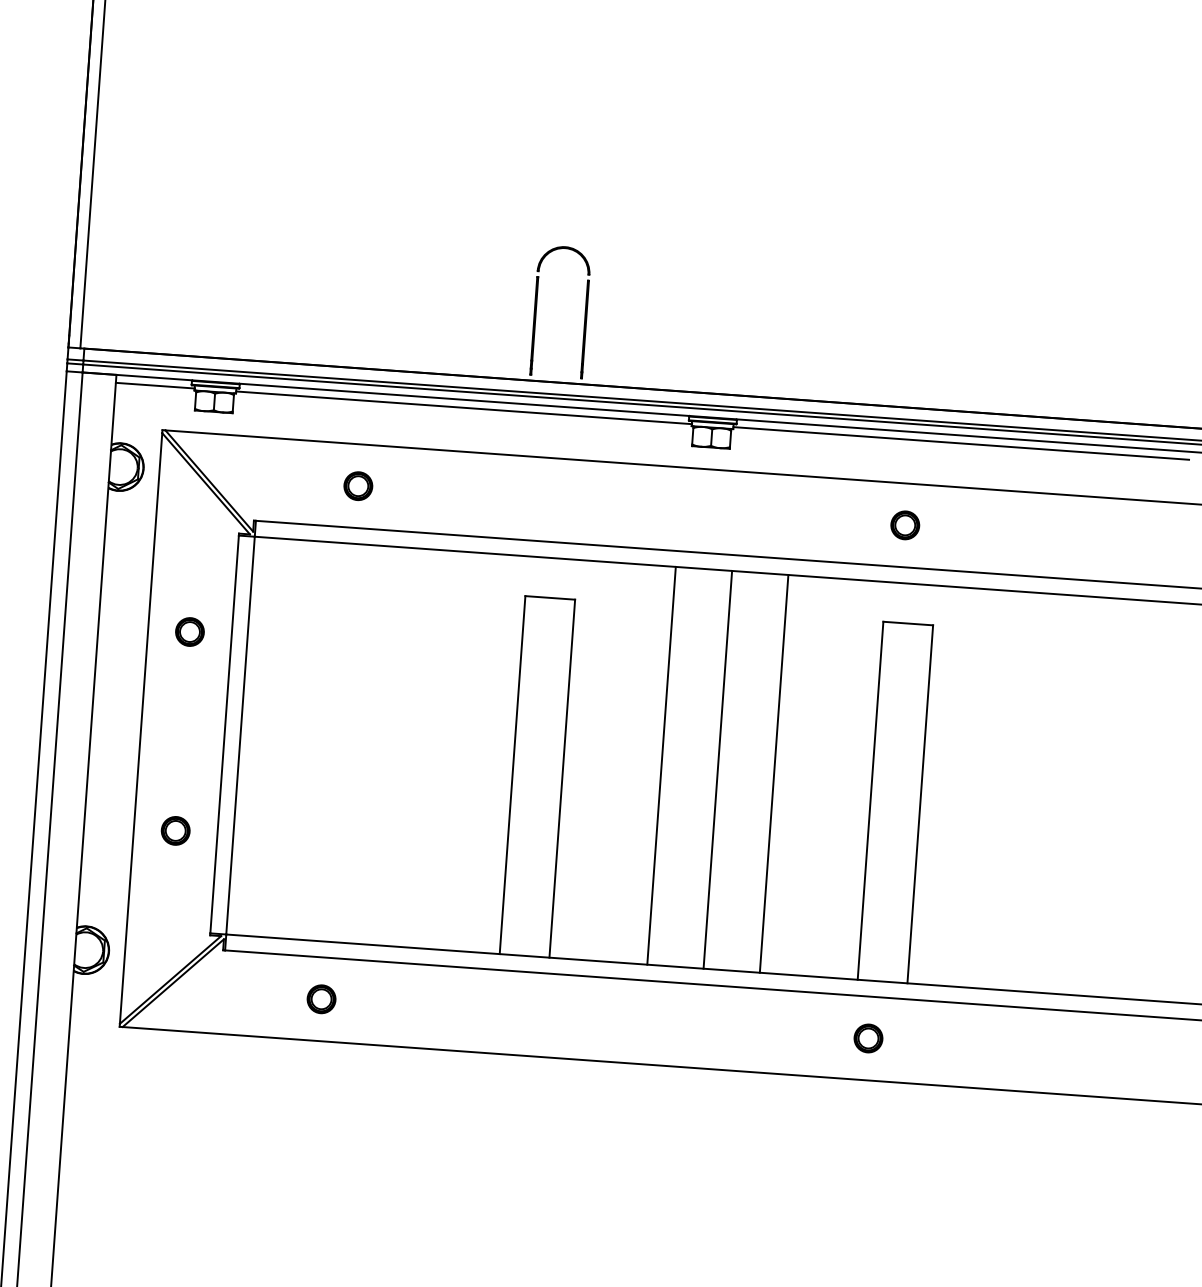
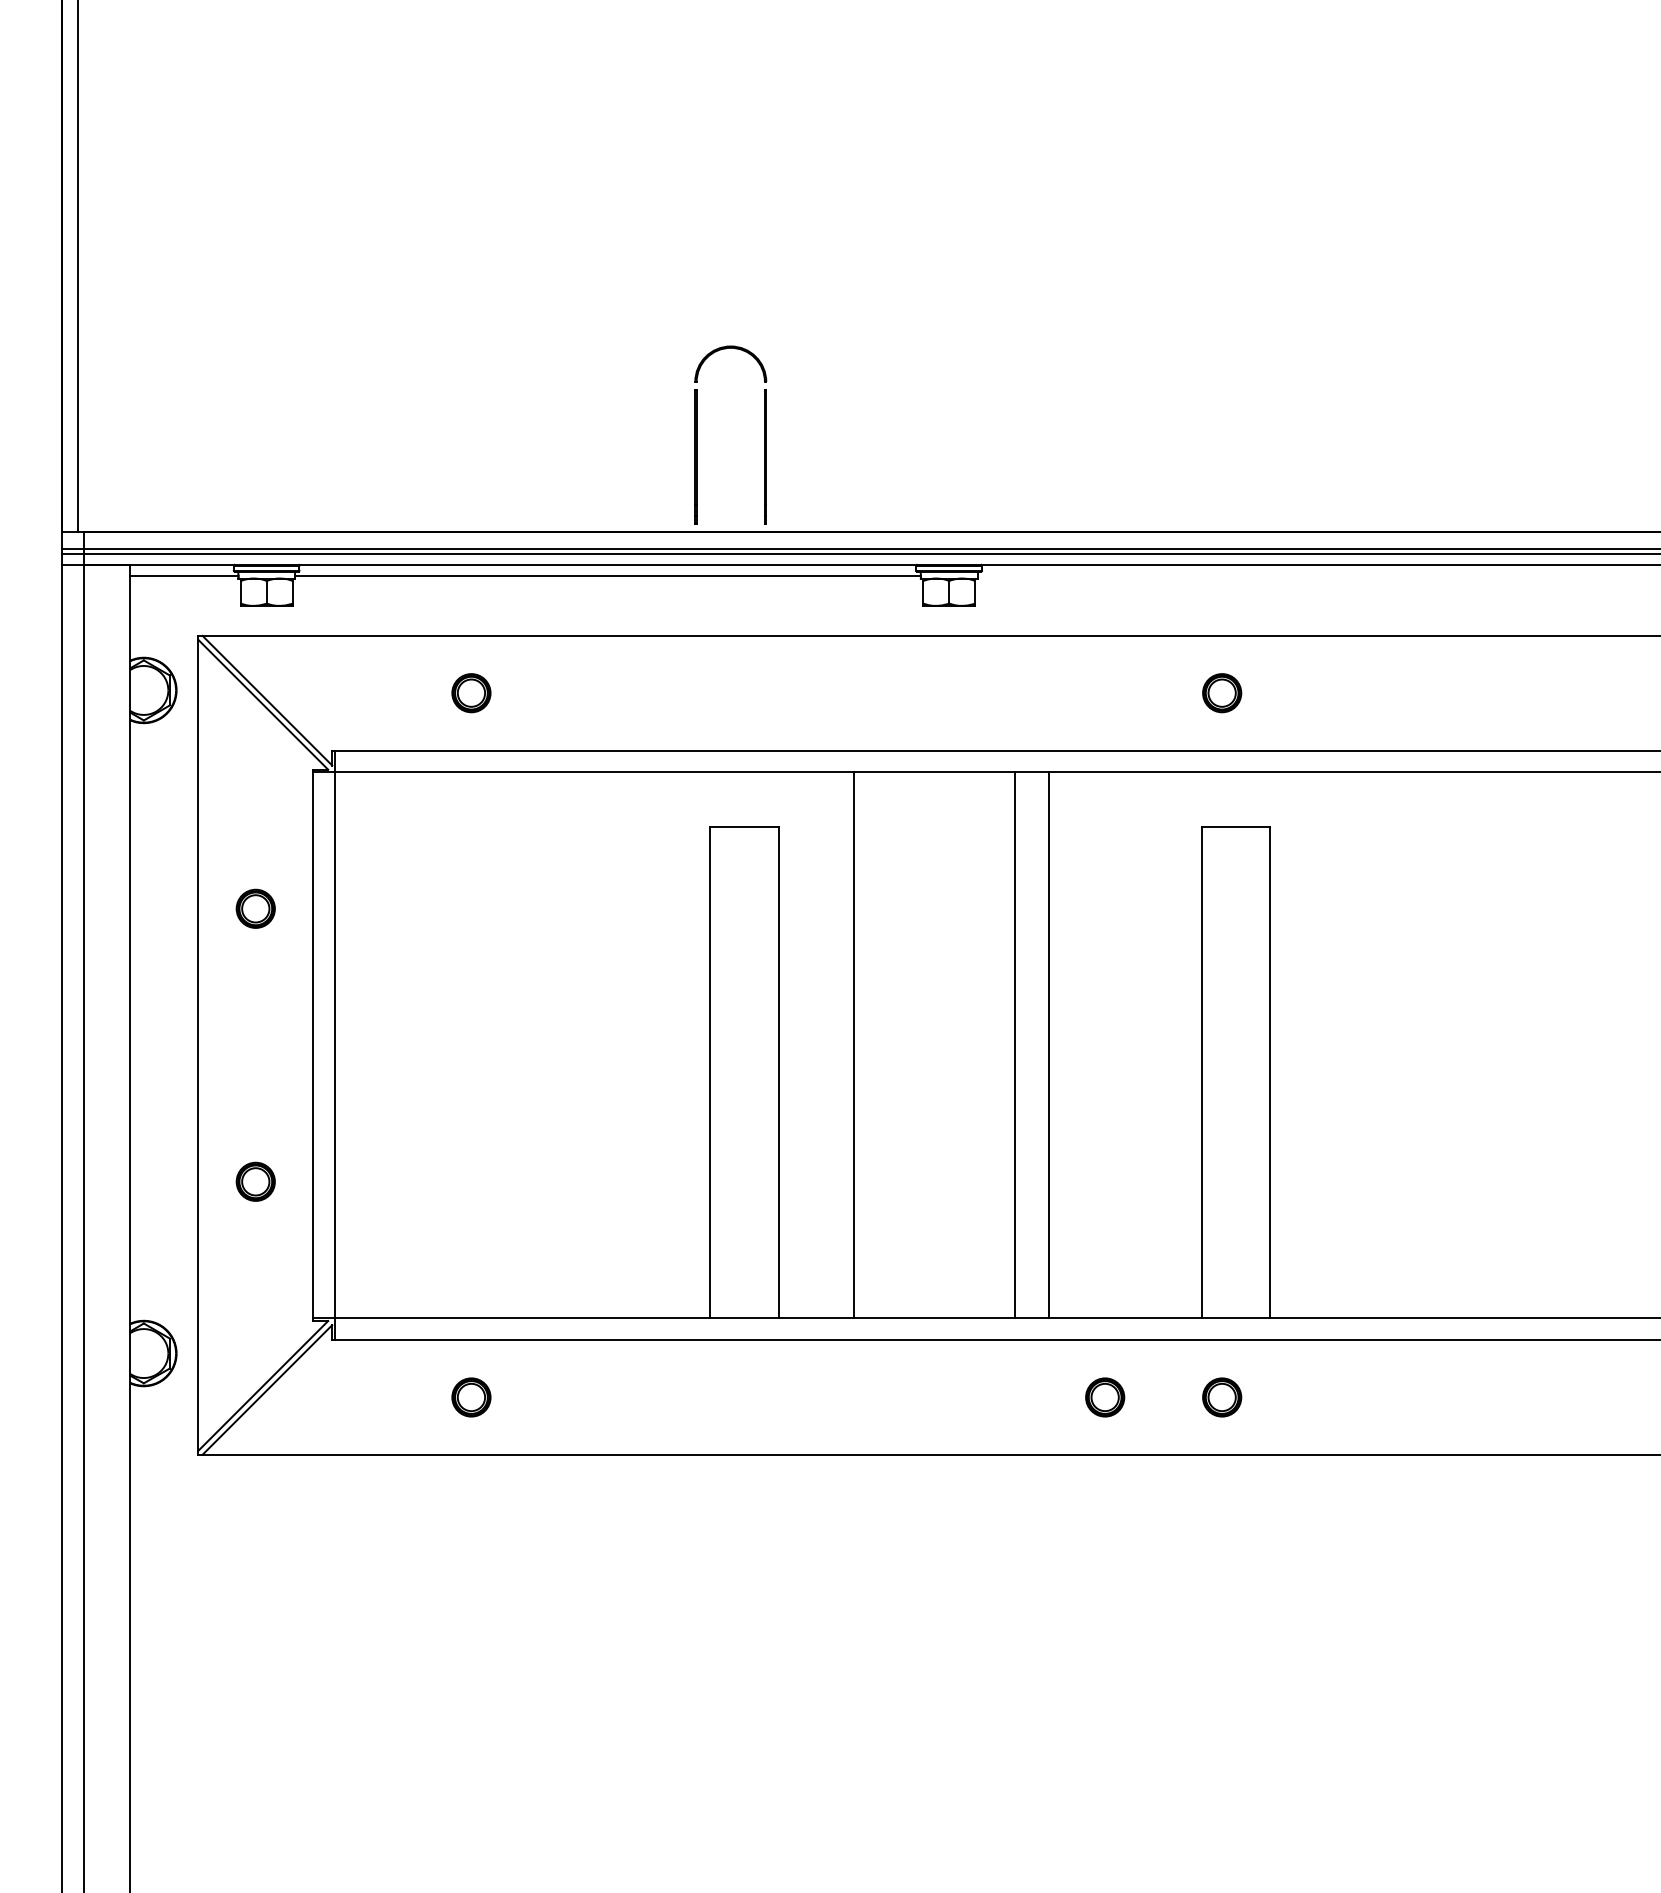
line: (961, 443) -> (1290, 575), removed
line: (661, 765) -> (853, 1045), moved
line: (718, 769) -> (1049, 1045), moved
line: (774, 773) -> (1015, 1045), moved
part: (783, 1032) -> (1105, 1397), added

